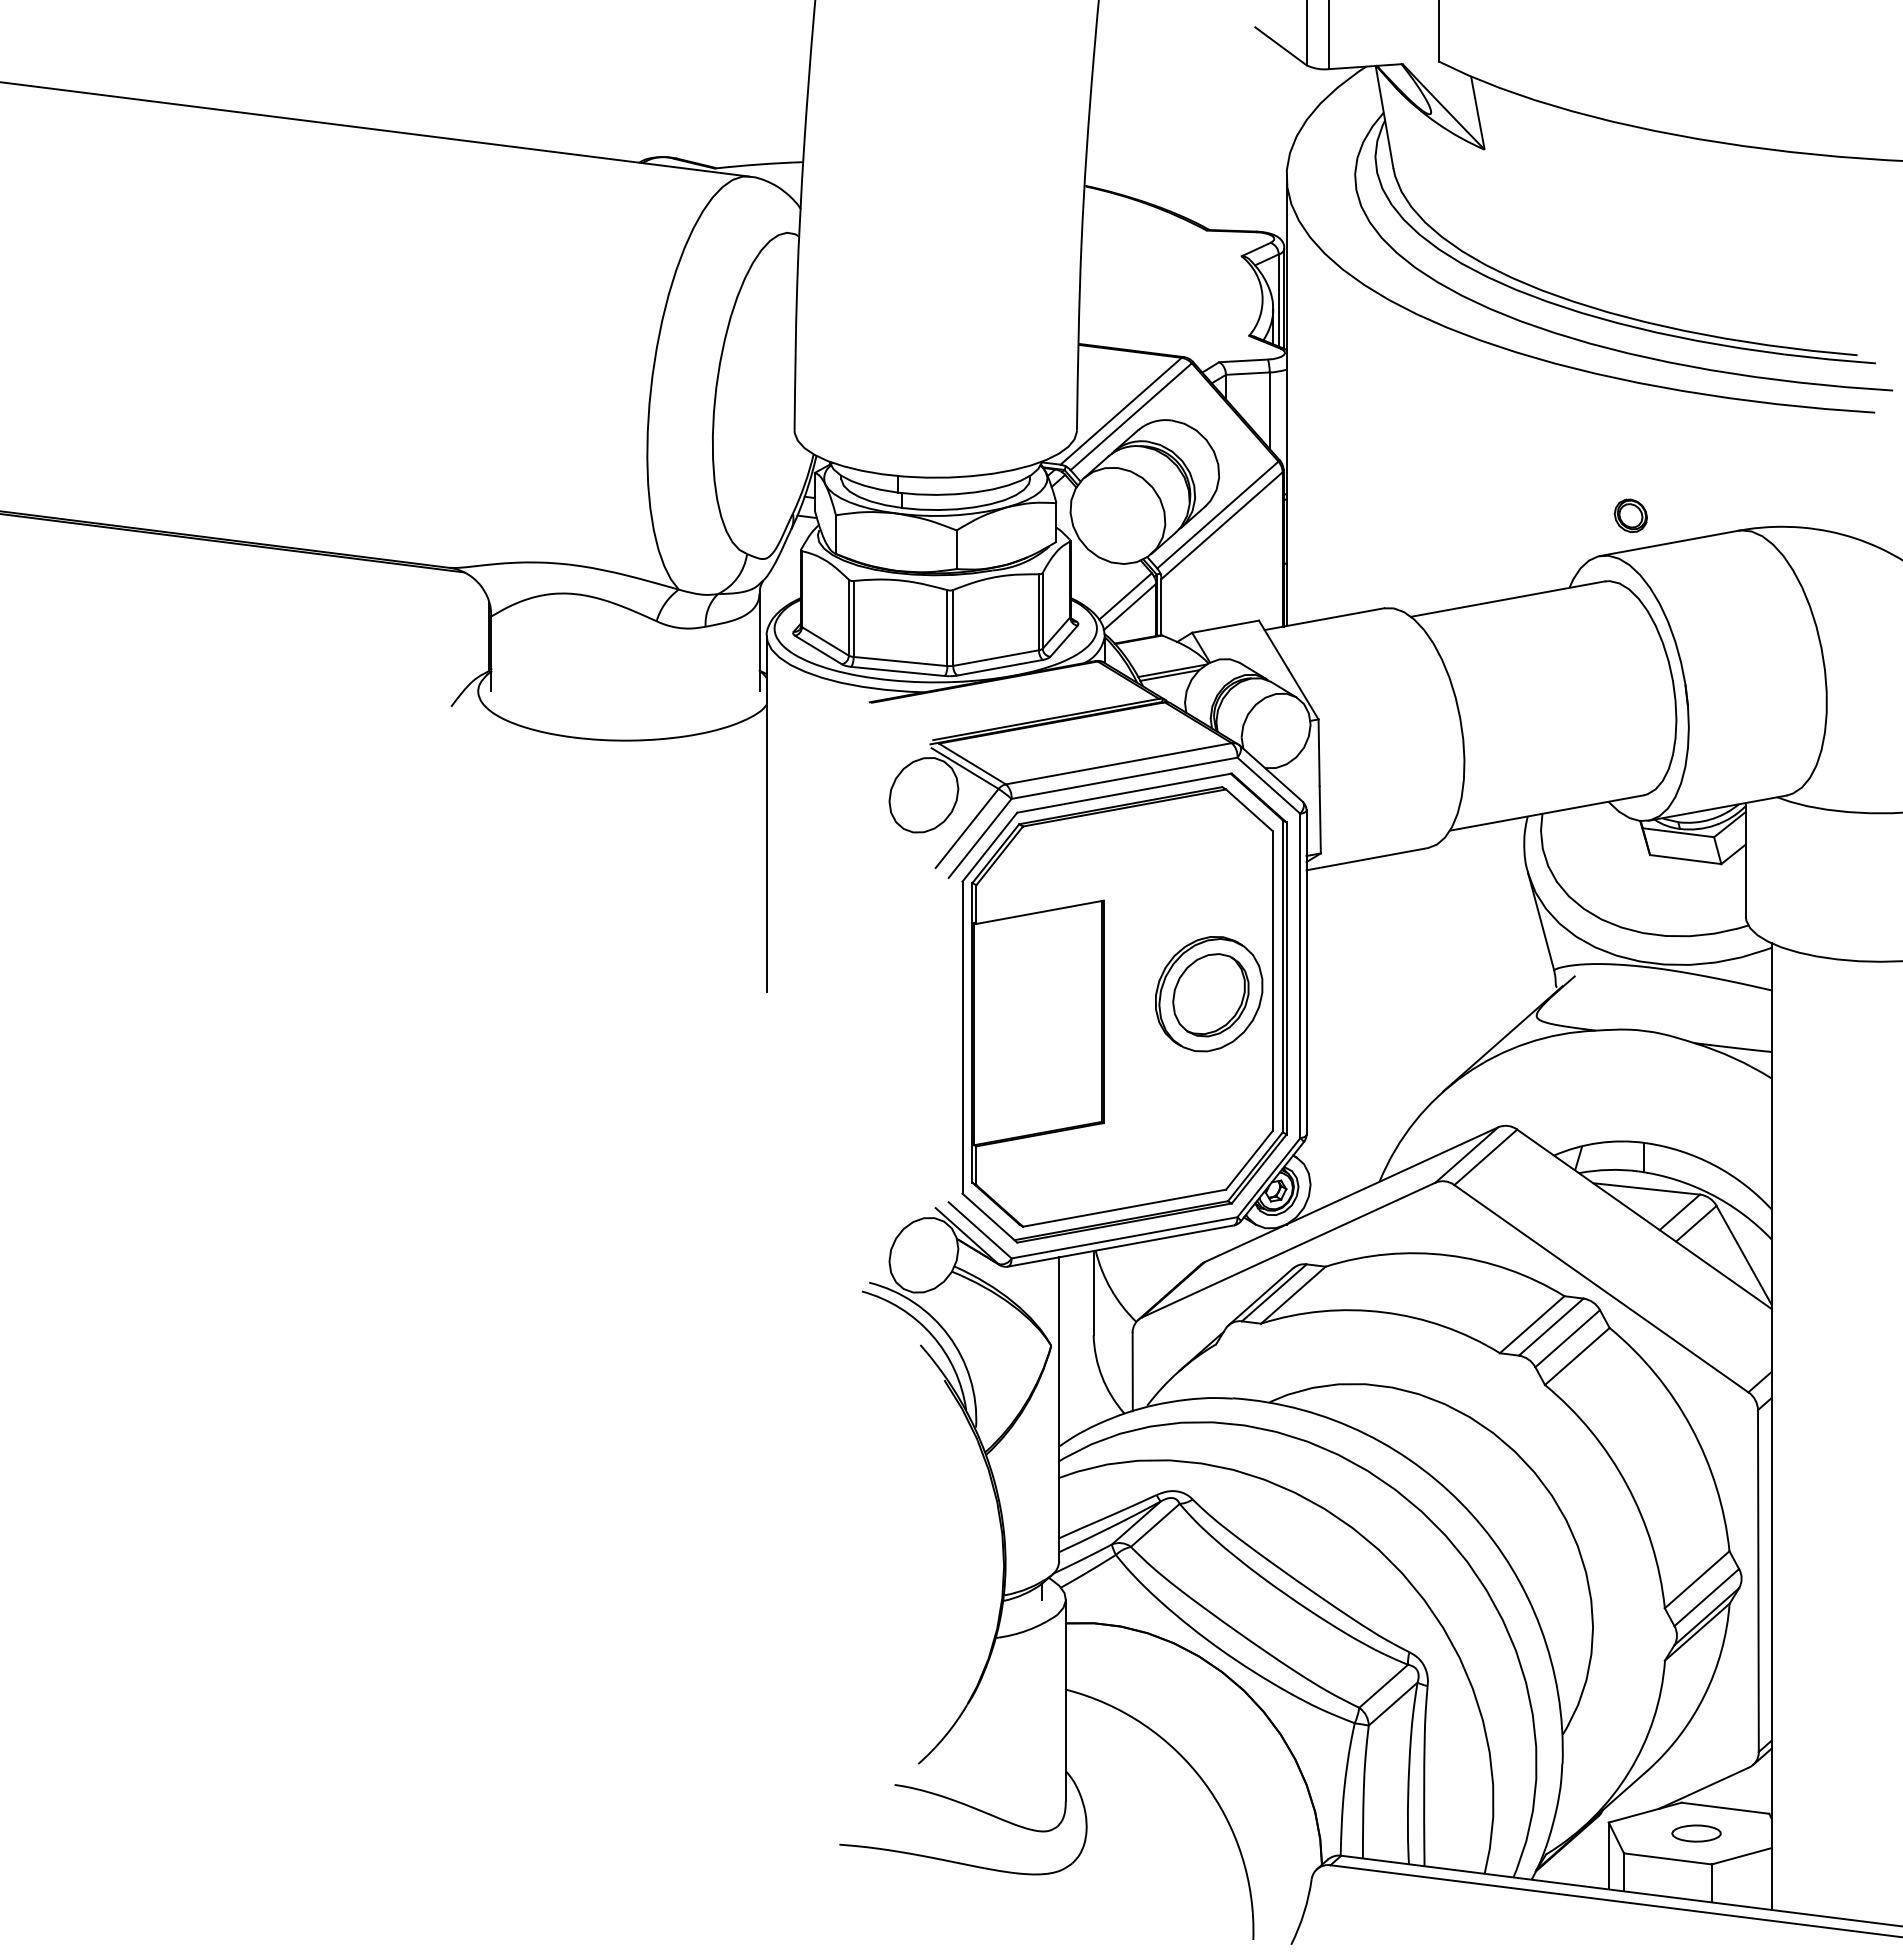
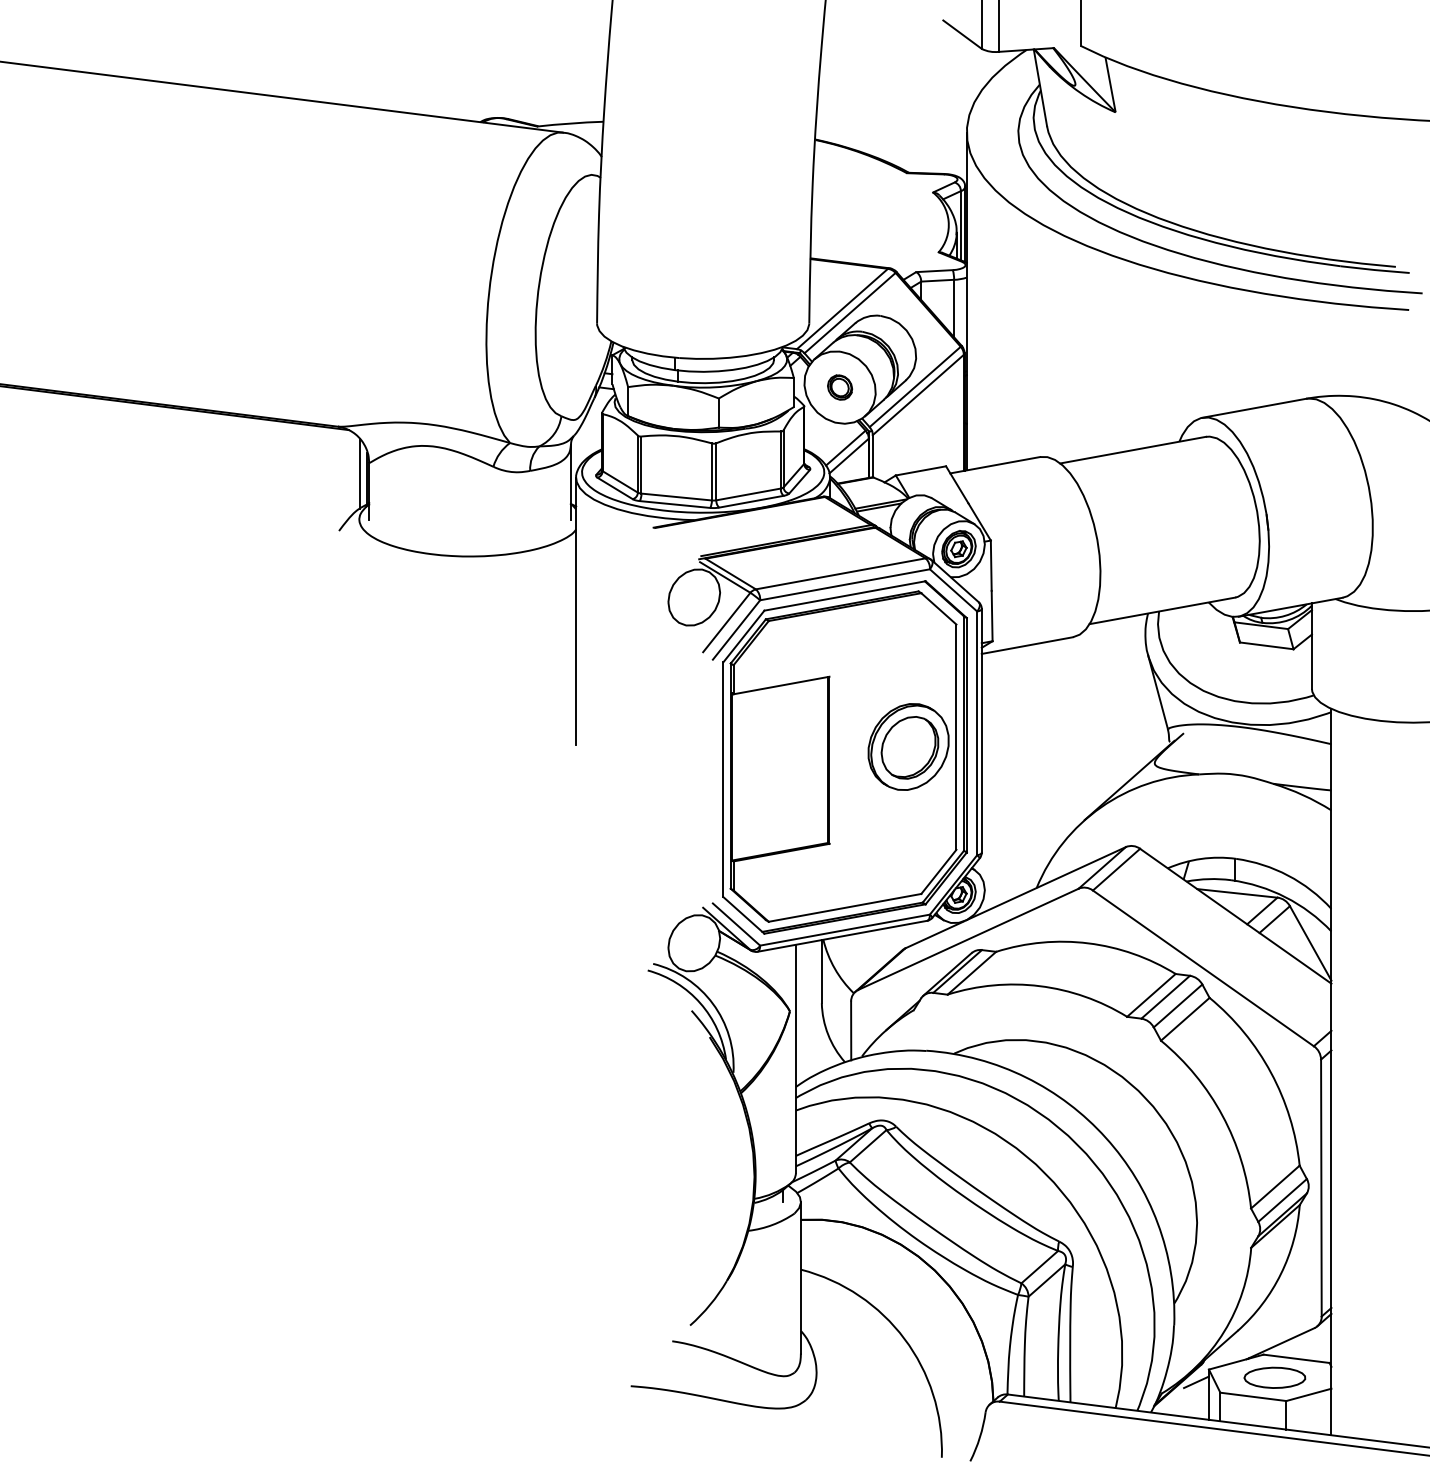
part: (1630, 515) -> (839, 387), moved
line: (479, 630) -> (360, 473), added
part: (1275, 730) -> (958, 548), added
part: (1696, 1833) -> (1274, 1377), size x1.67
line: (1591, 1839) -> (1195, 1382), added

